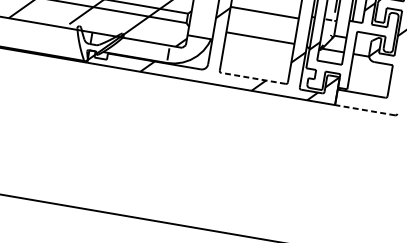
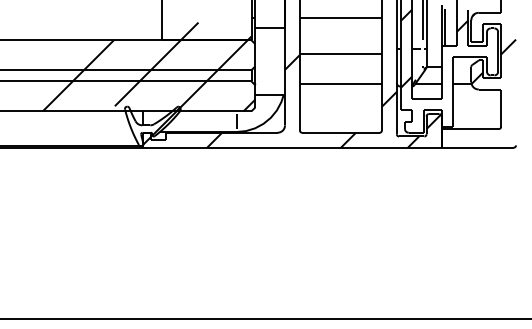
line: (253, 78) -> (340, 132), dashed -> solid
line: (365, 110) -> (477, 147), dashed -> solid

